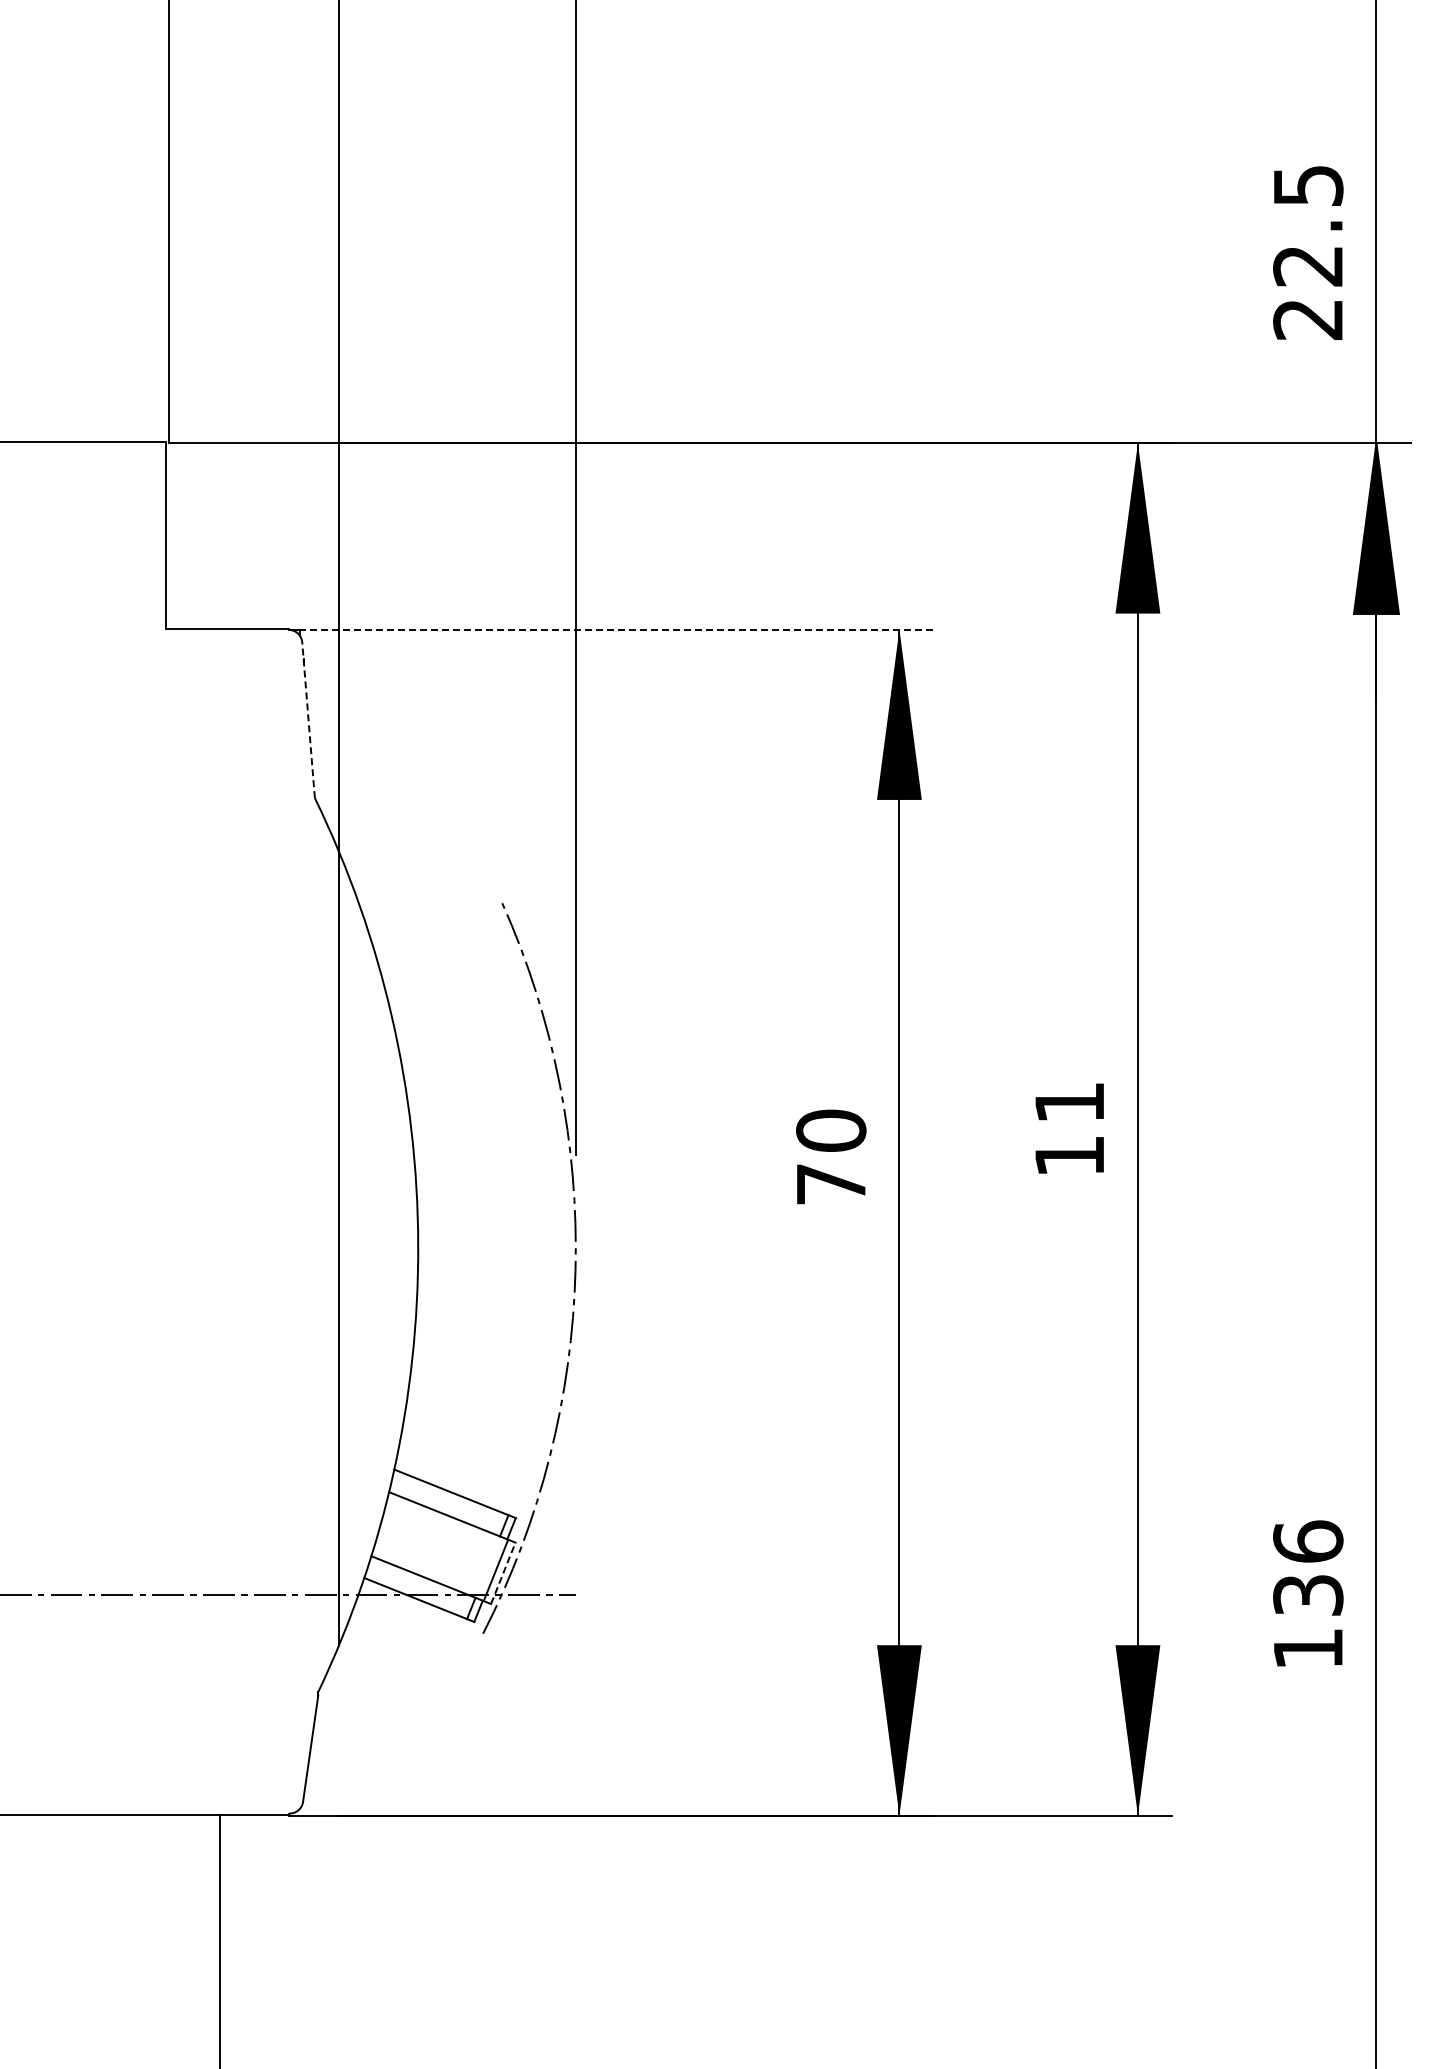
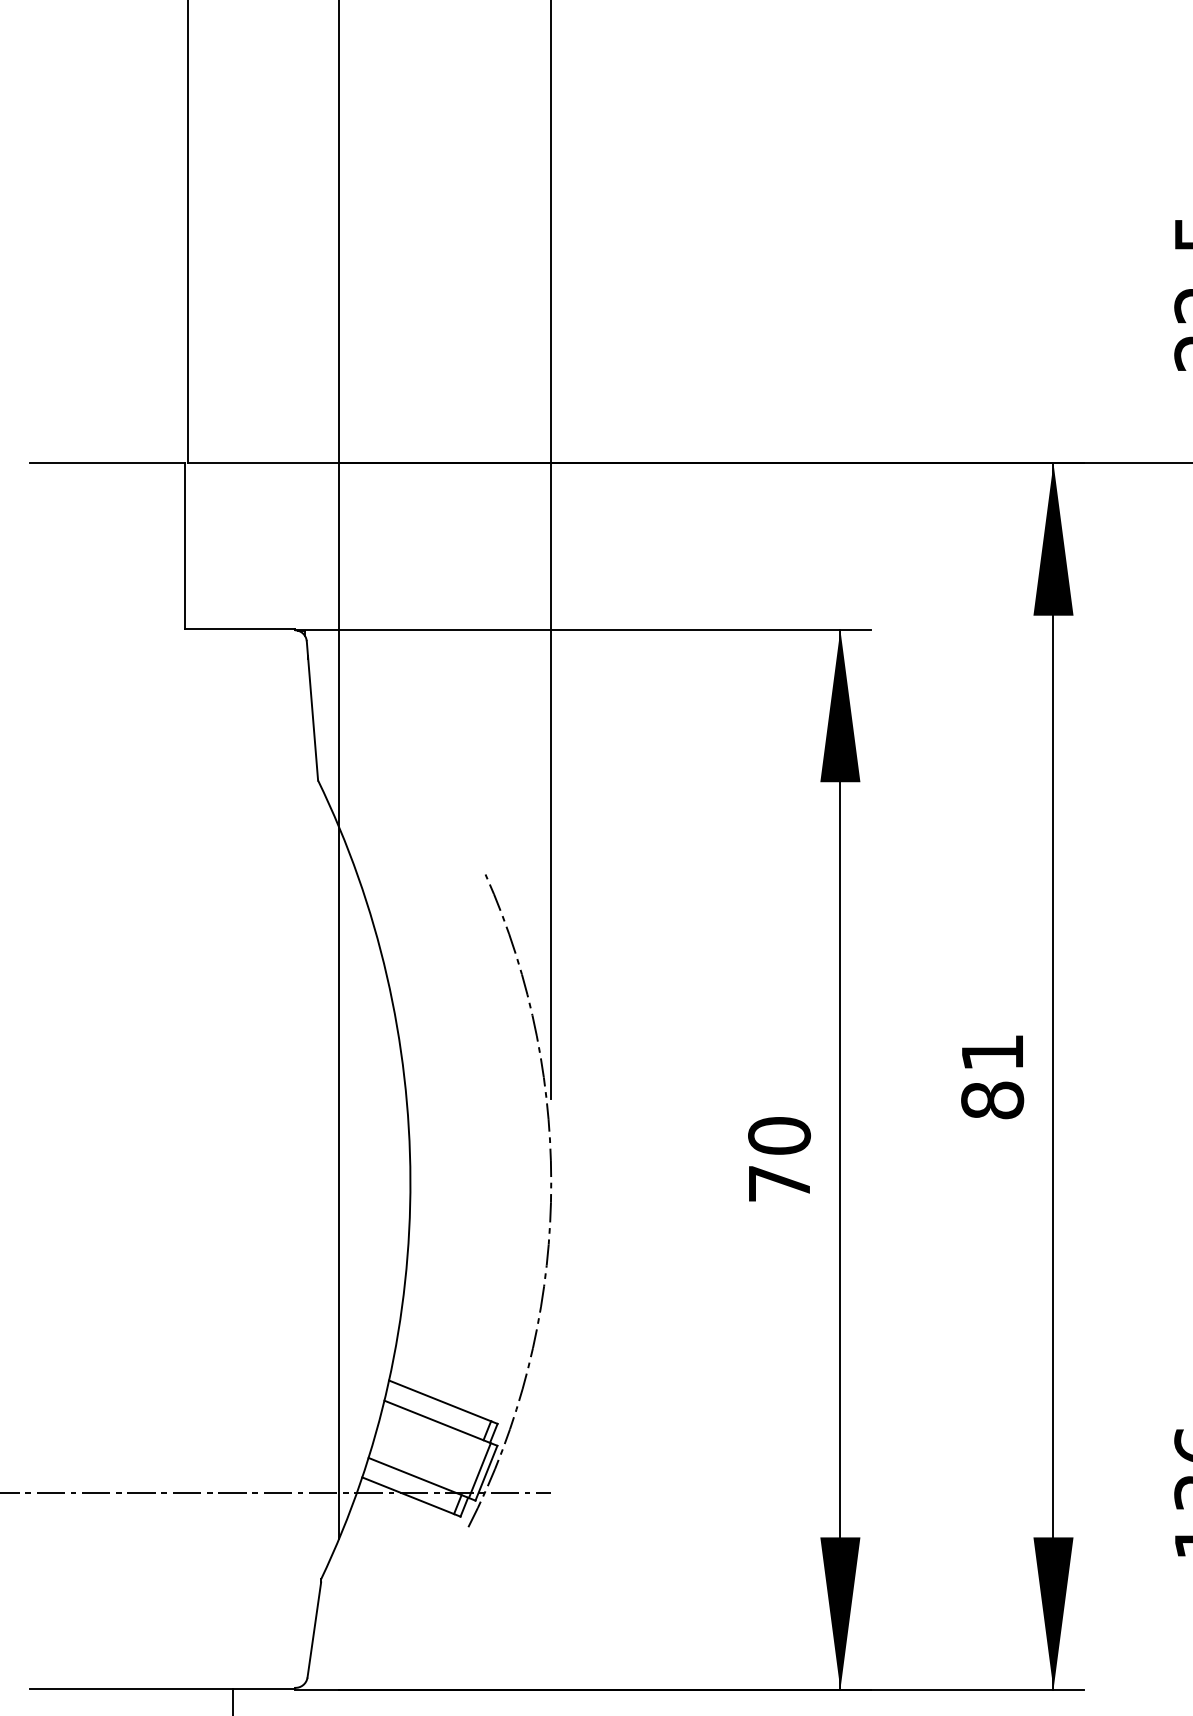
line: (610, 629) -> (582, 629), dashed -> solid
line: (308, 719) -> (312, 710), dashed -> solid
text: (831, 1156) -> (779, 1158), moved
text: (1069, 1156) -> (992, 1100), 11 -> 81
line: (503, 1572) -> (486, 1472), dashed -> solid

